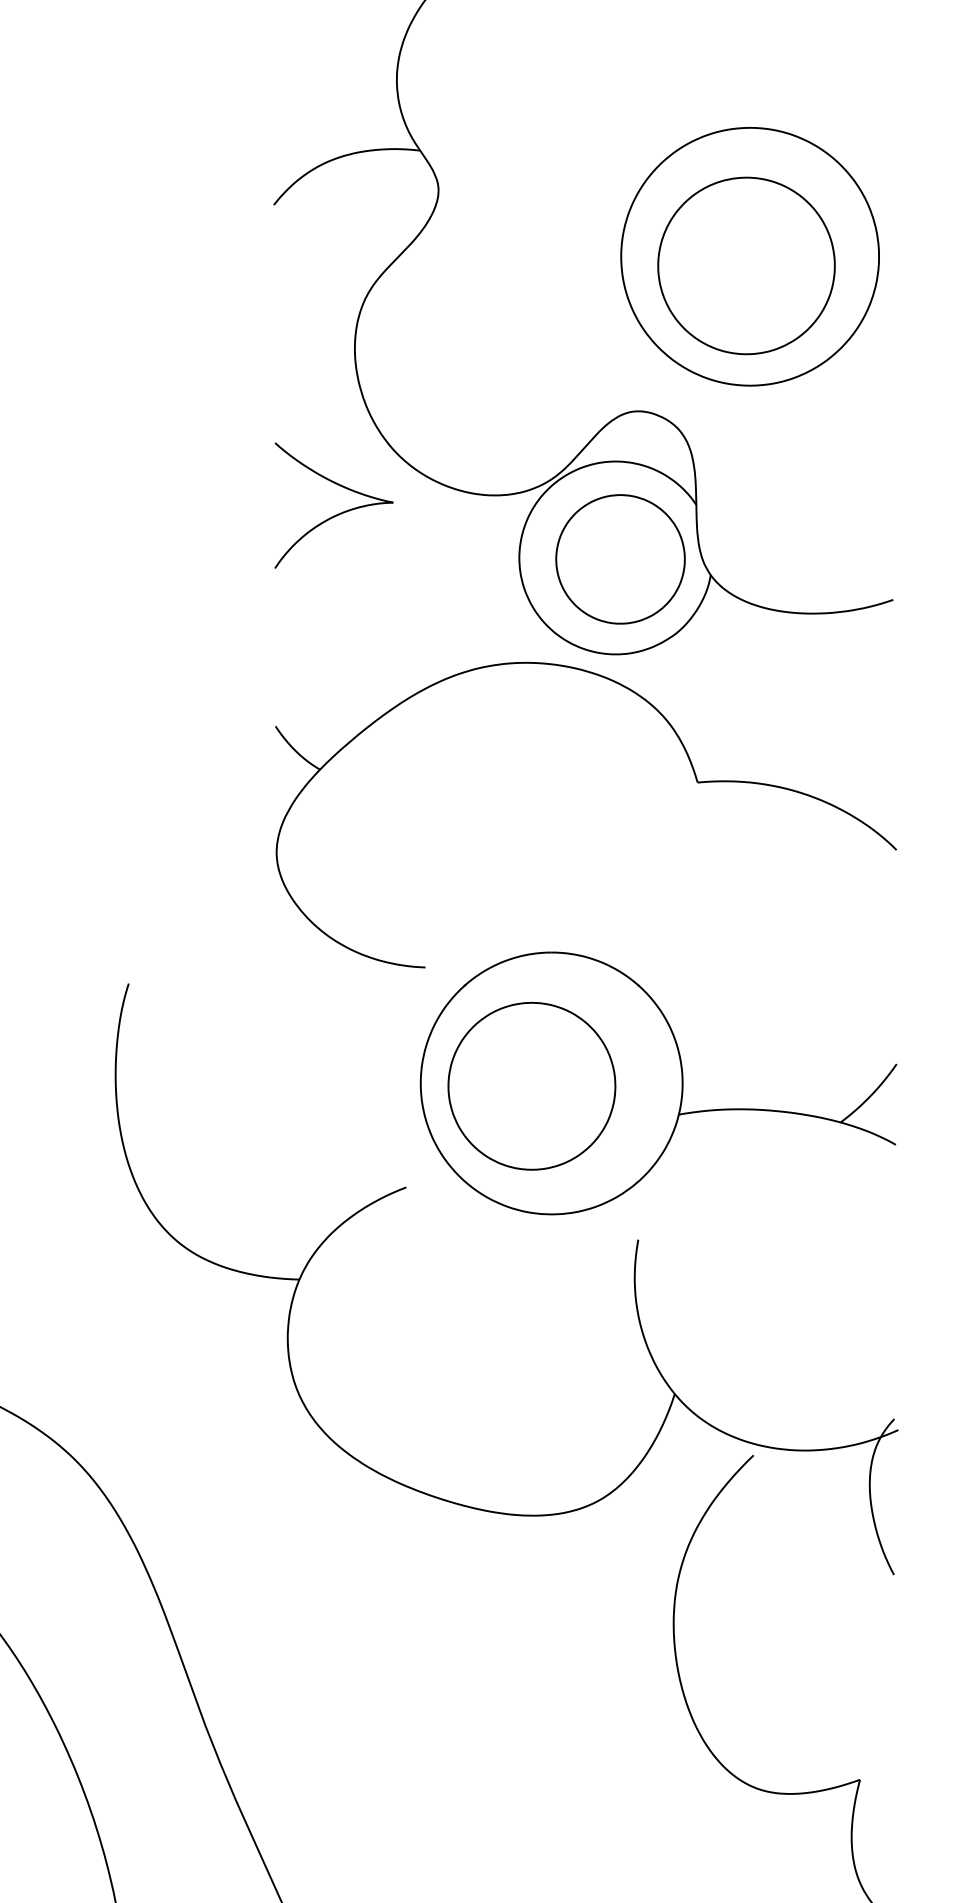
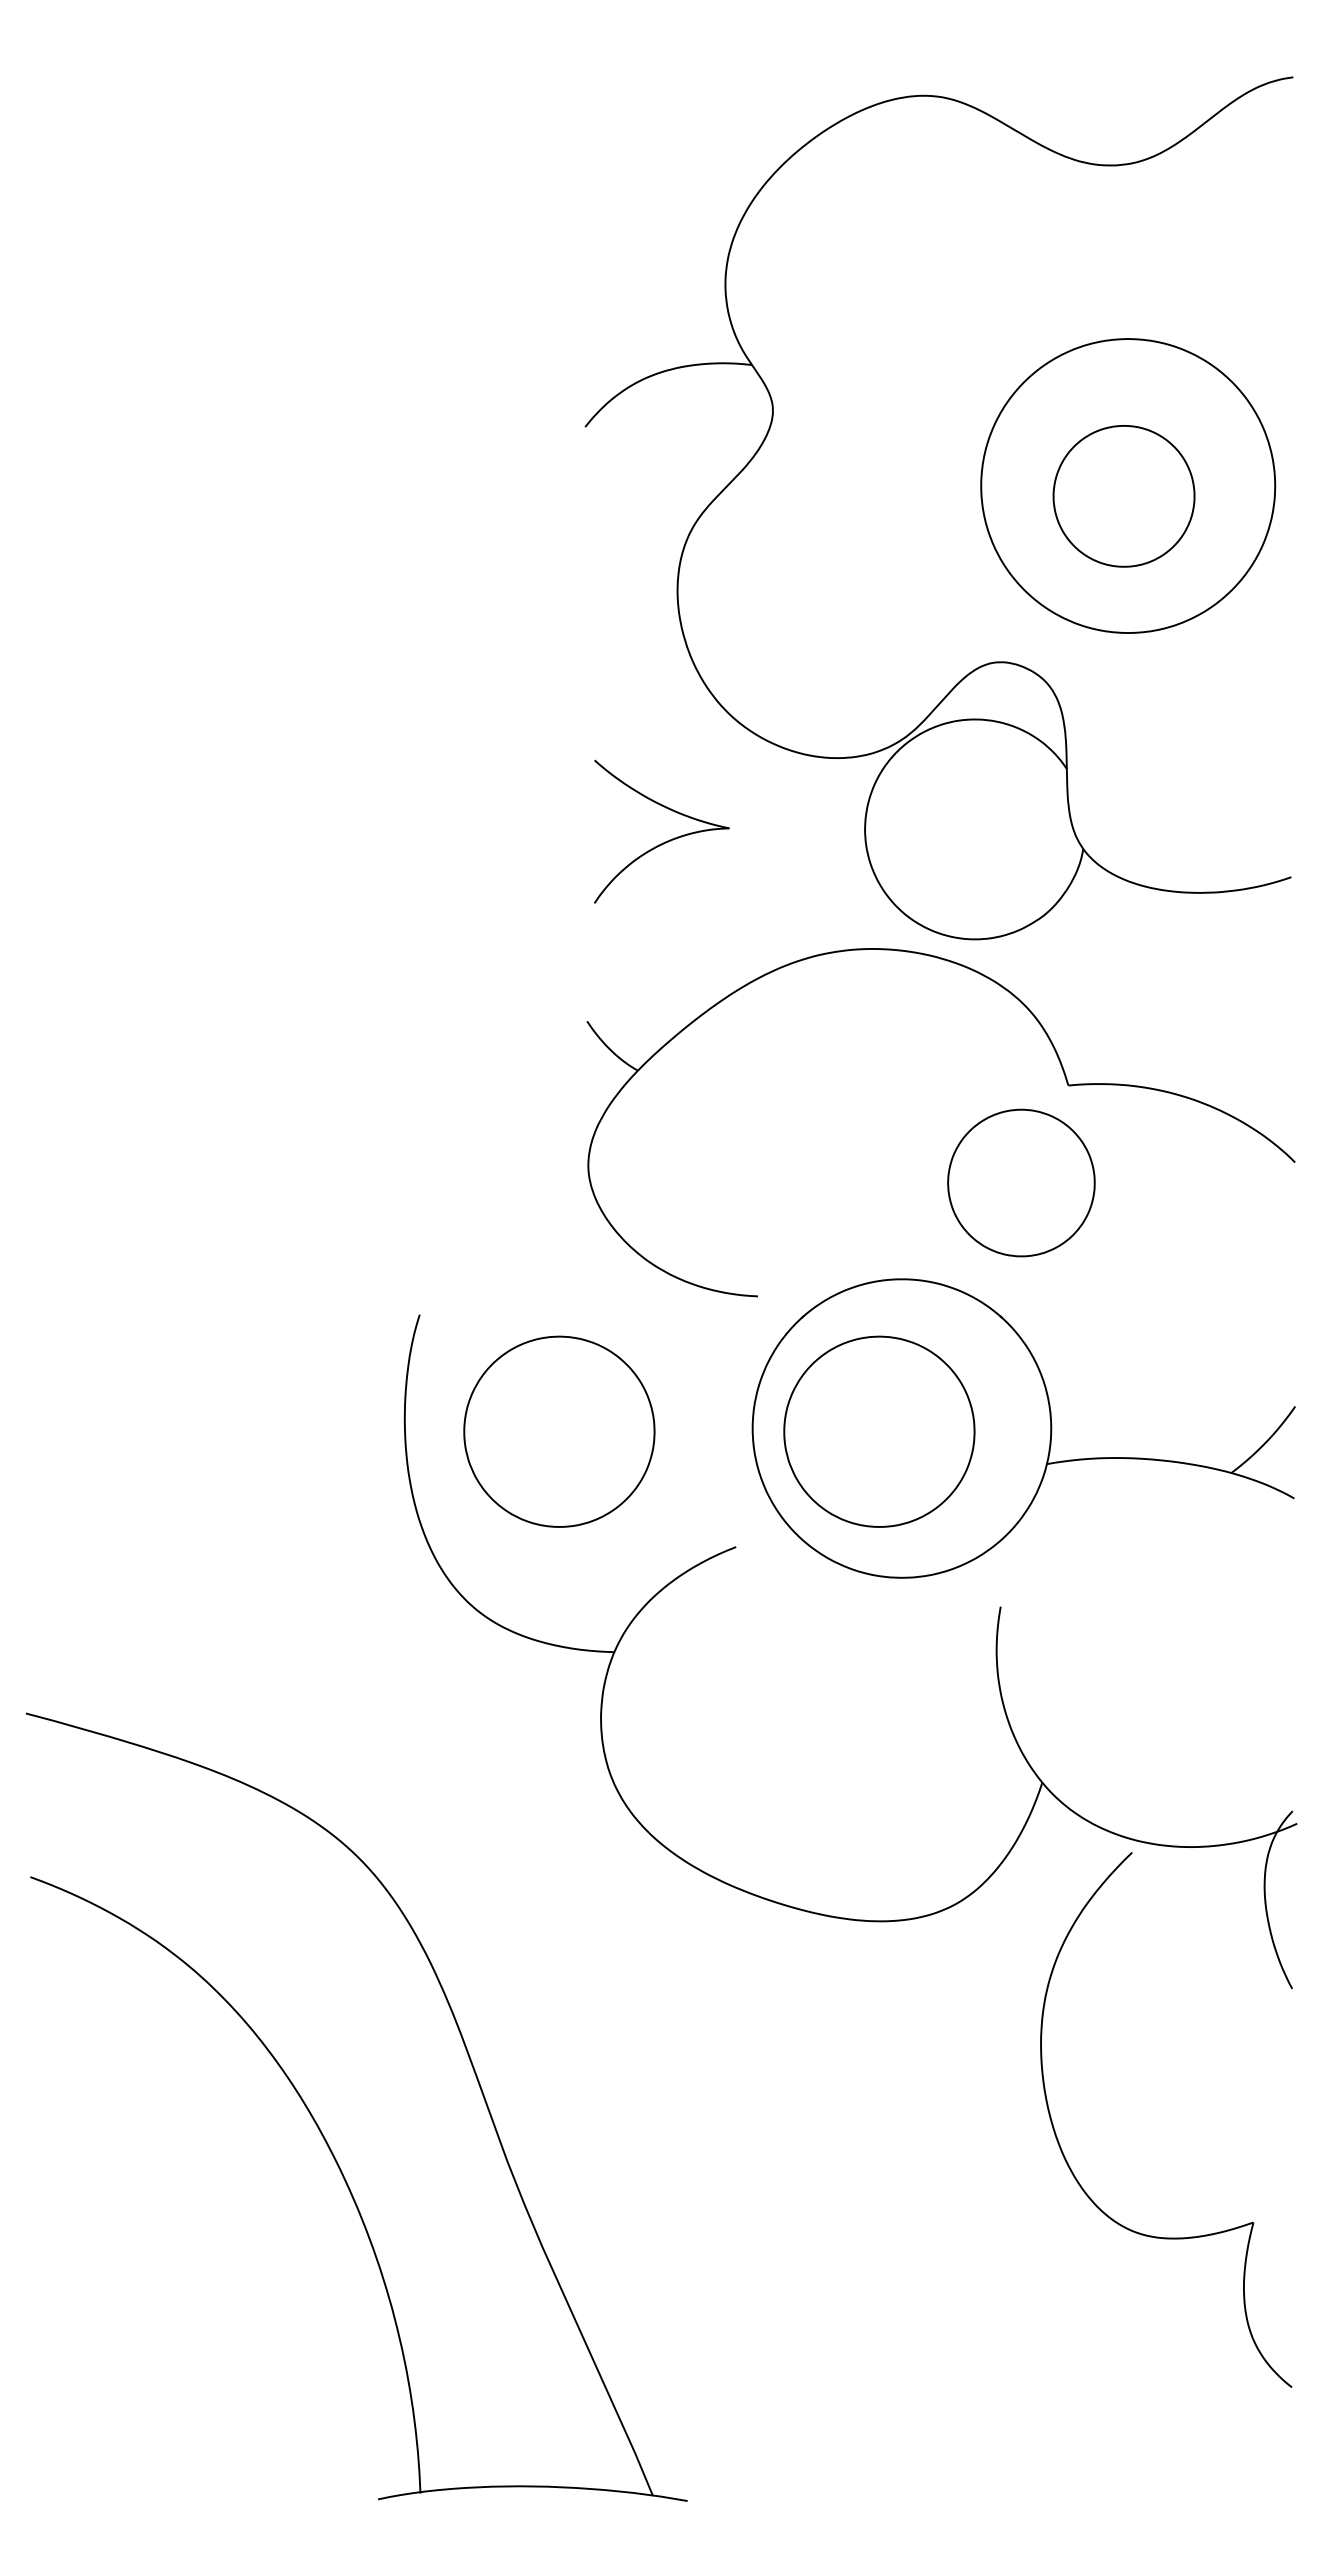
part: (746, 265) -> (1123, 495), size x0.7
part: (337, 514) -> (665, 841), moved
part: (620, 558) -> (1021, 1182), moved
part: (251, 1086) -> (559, 1431), added

